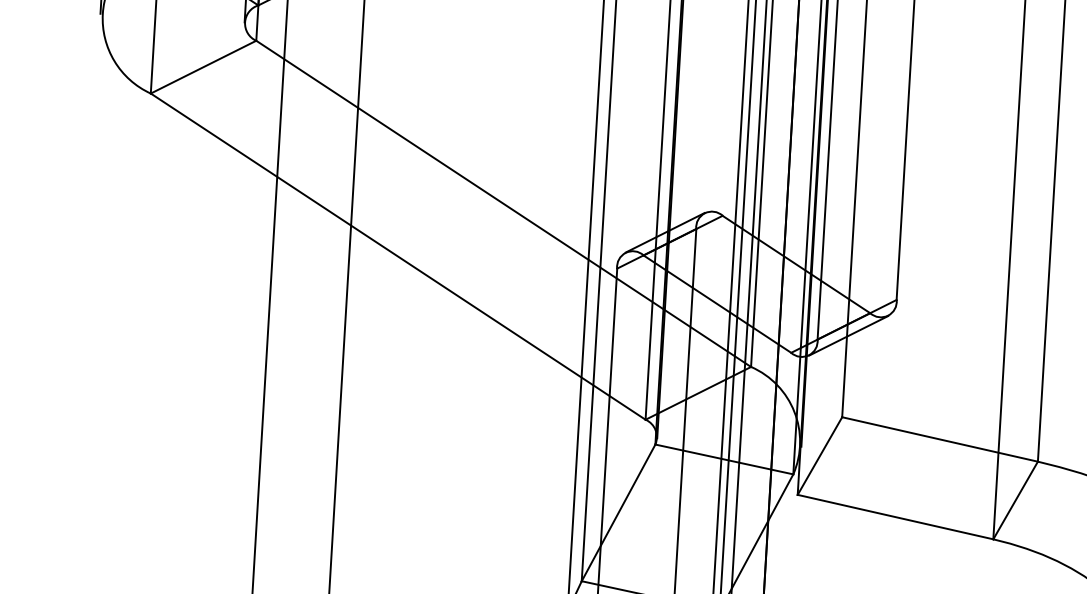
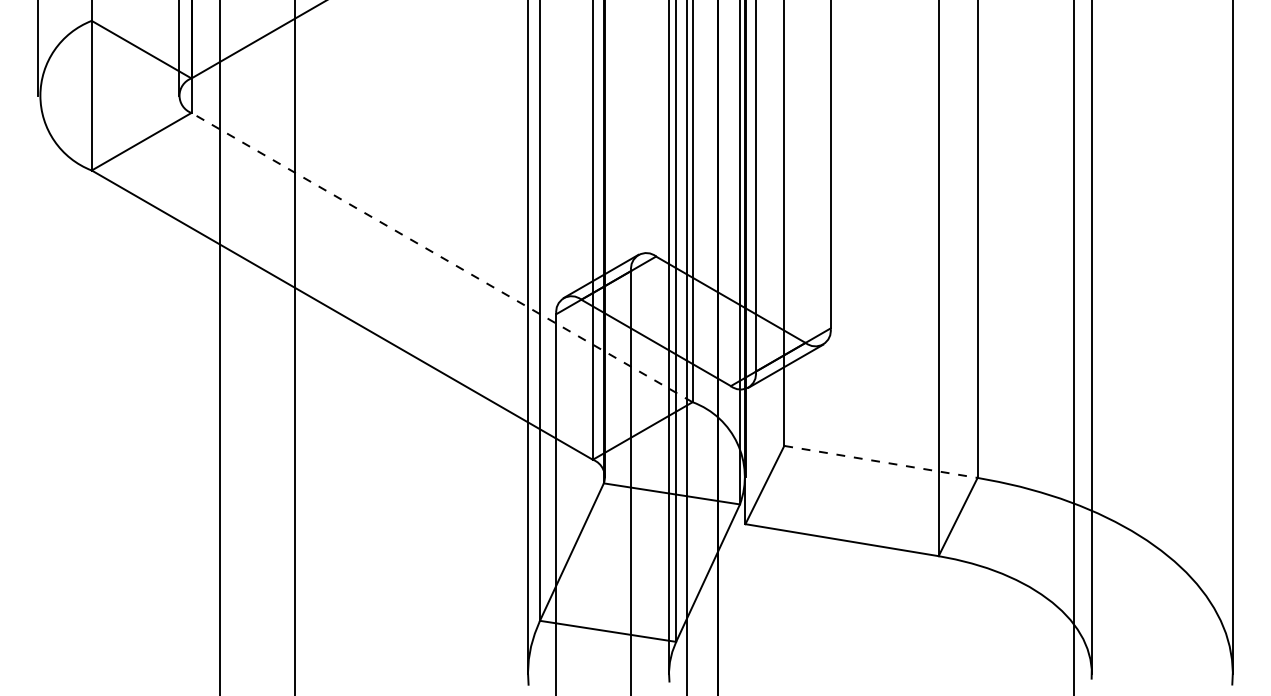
line: (503, 203) -> (441, 257), solid -> dashed
line: (939, 438) -> (880, 461), solid -> dashed

